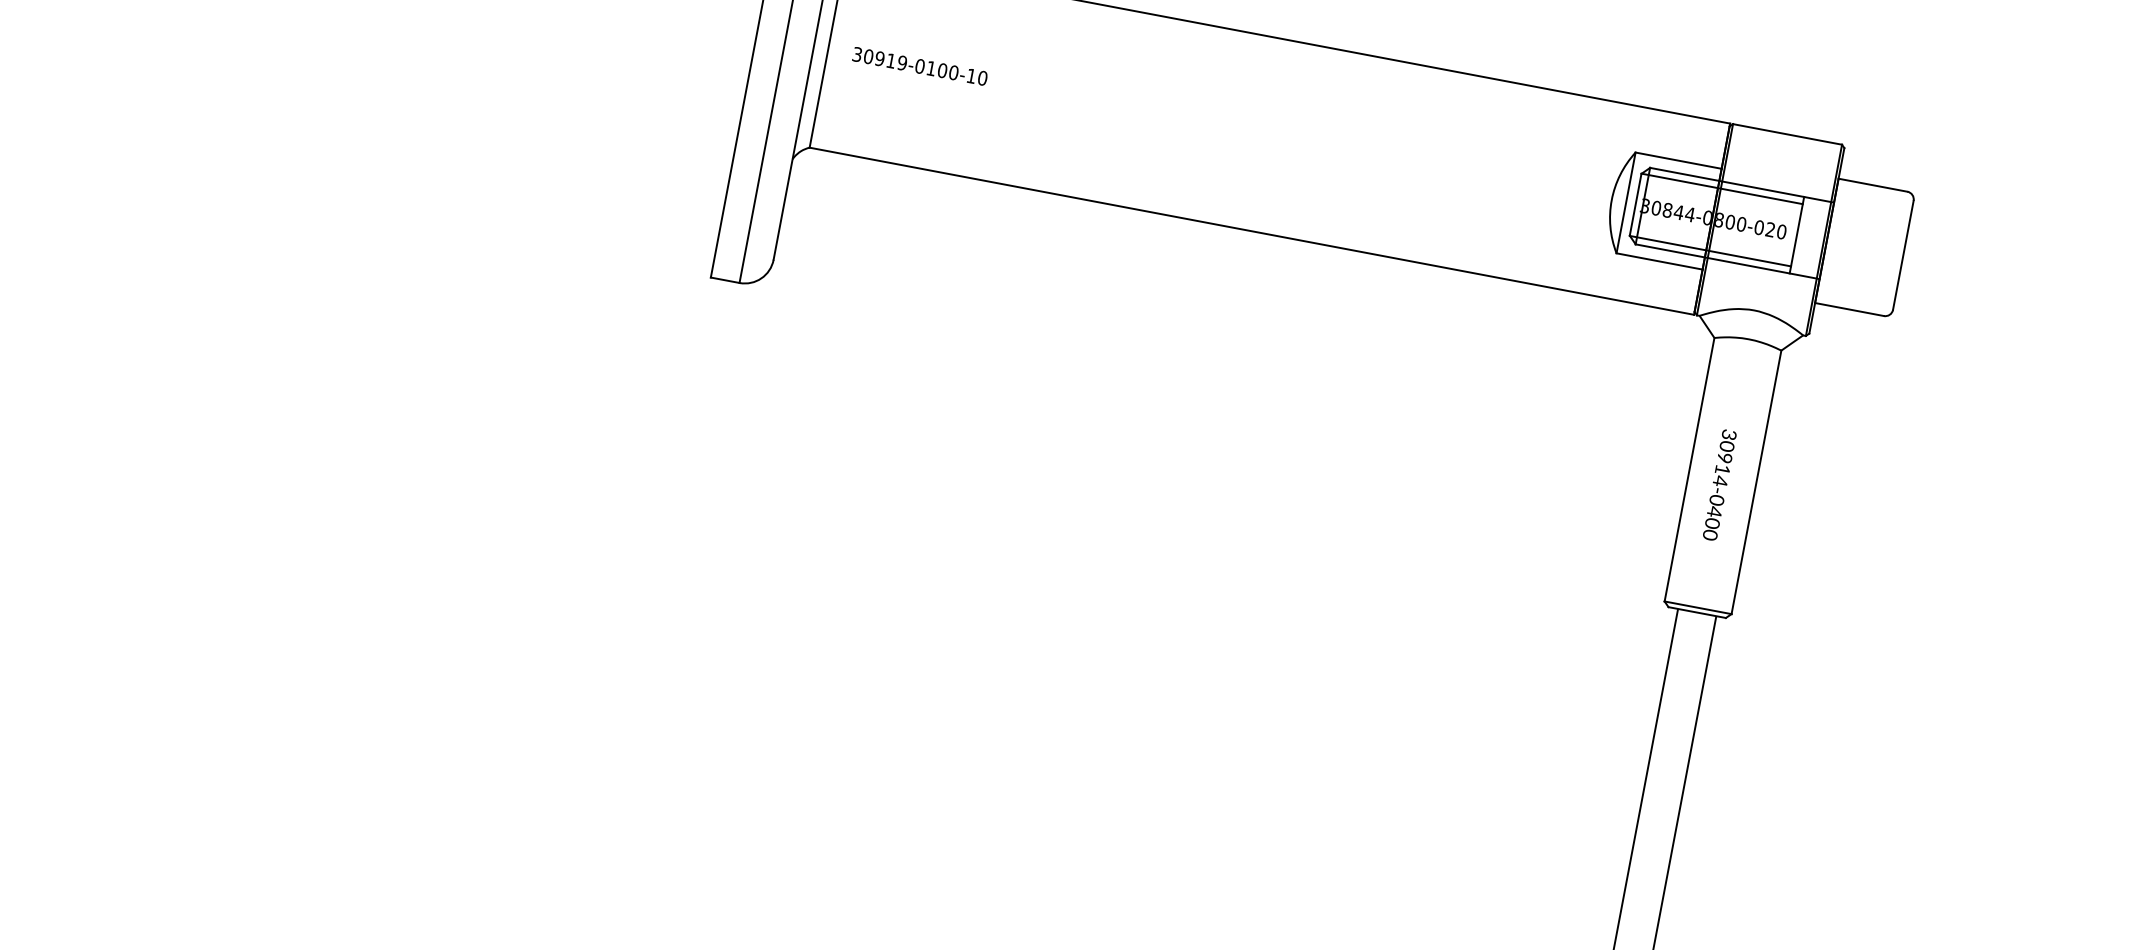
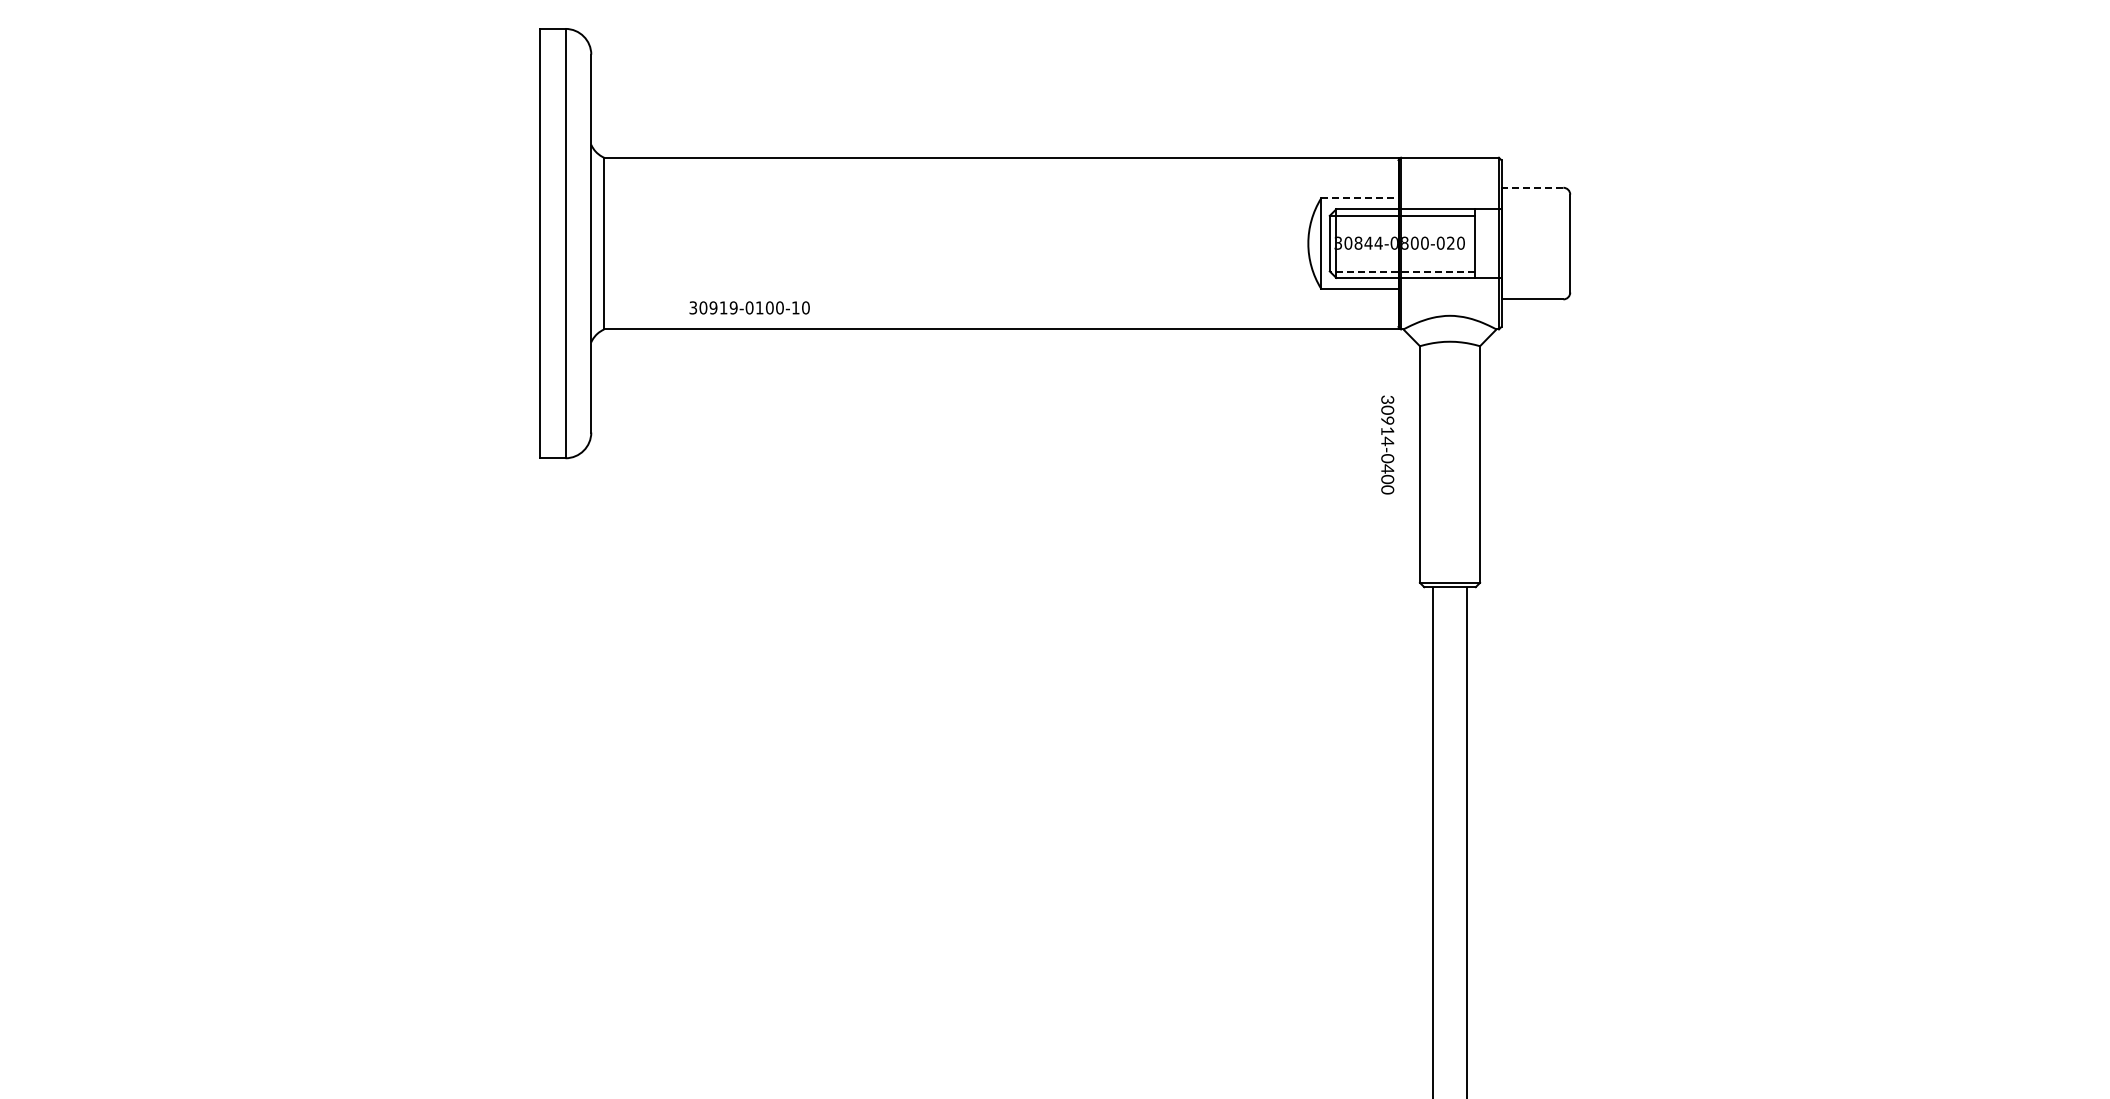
text: (920, 65) -> (749, 307), moved
line: (1678, 160) -> (1359, 198), solid -> dashed
line: (1873, 184) -> (1532, 187), solid -> dashed
line: (1709, 250) -> (1401, 271), solid -> dashed
text: (1719, 484) -> (1387, 444), moved

